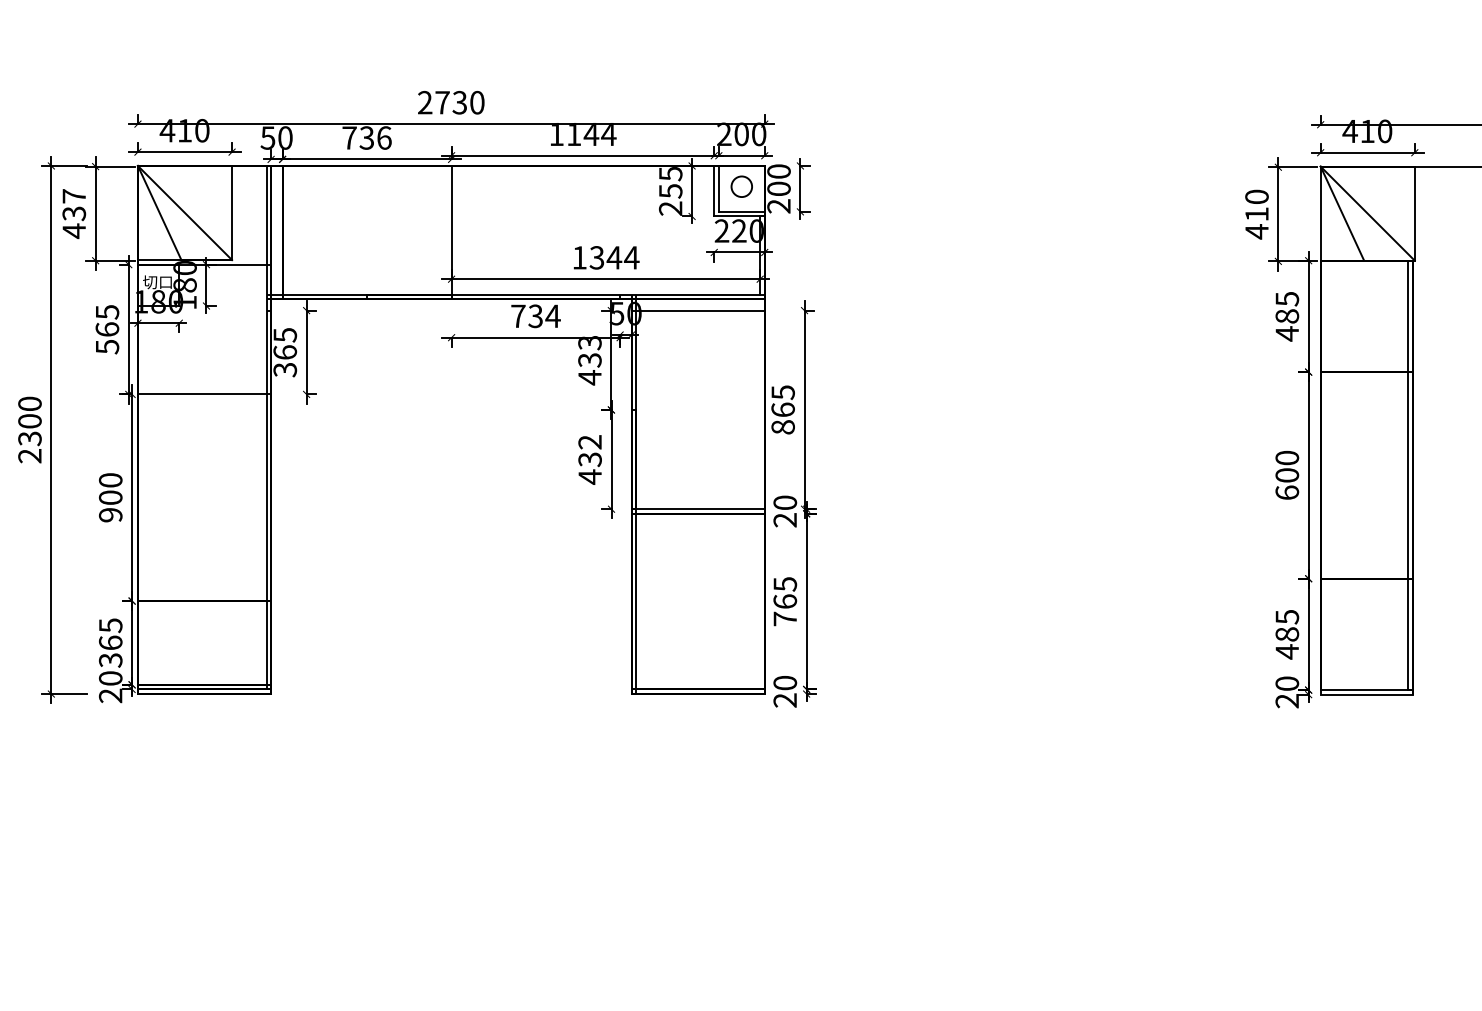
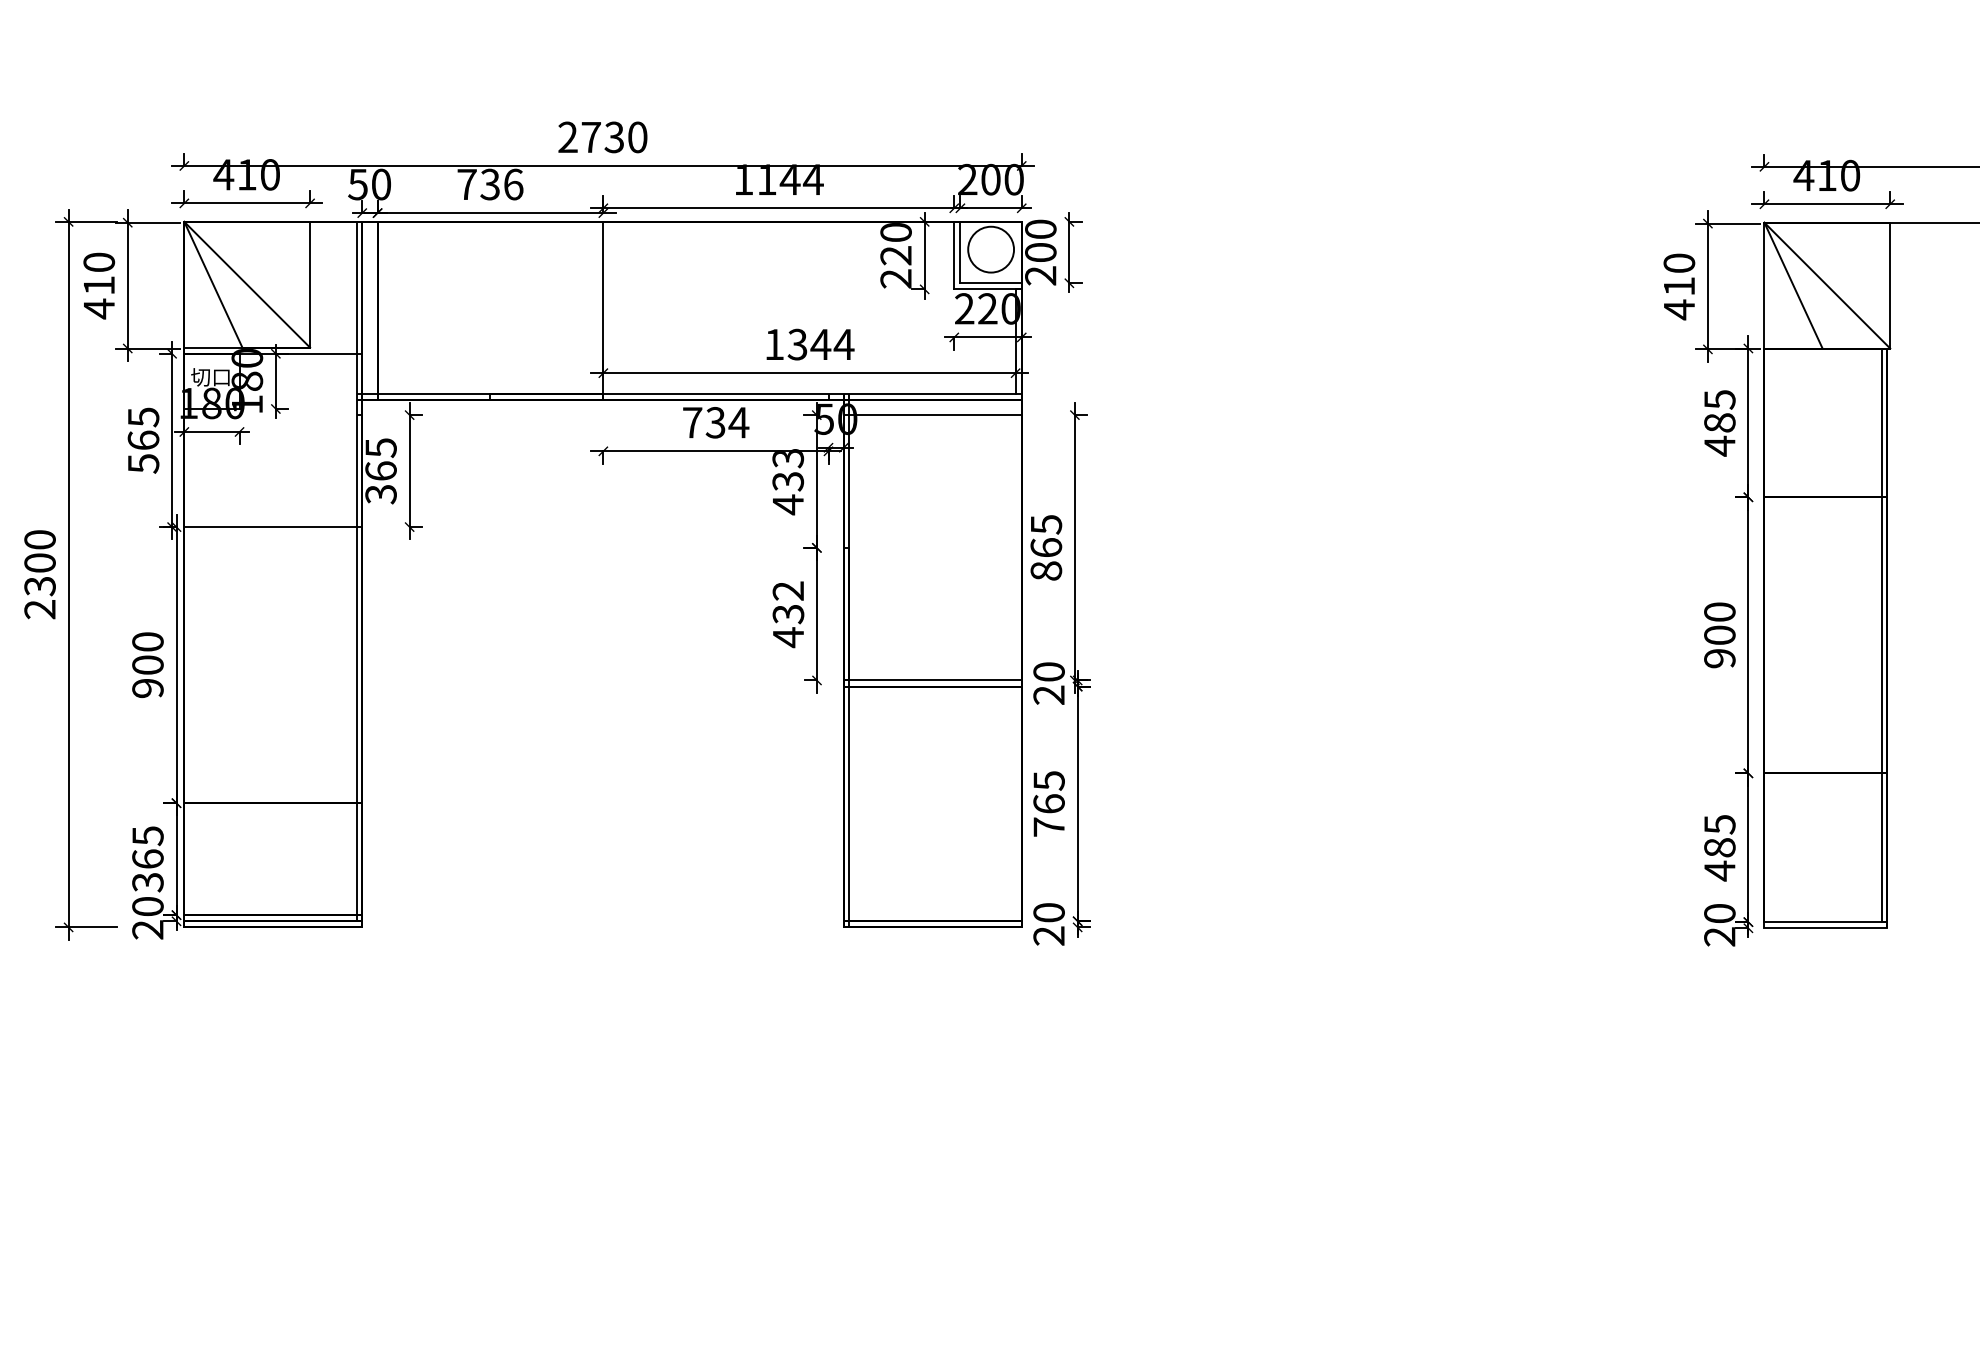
text: (670, 182) -> (895, 244), 255 -> 220
circle: (742, 186) -> (991, 249), size x1.67
text: (74, 204) -> (99, 273), 437 -> 410
text: (1287, 492) -> (1719, 658), 600 -> 900

